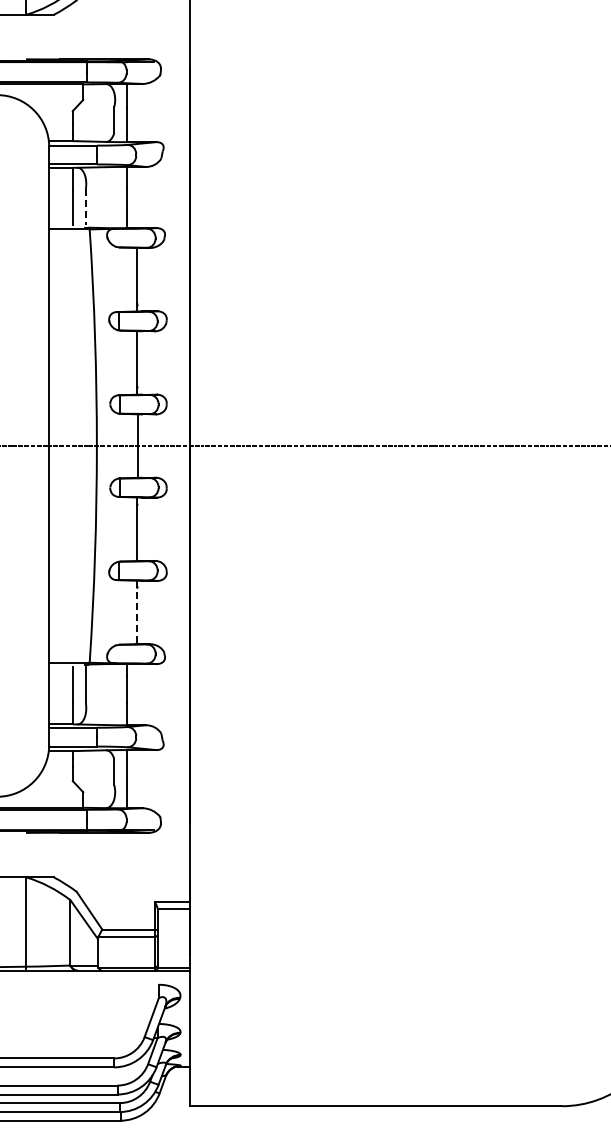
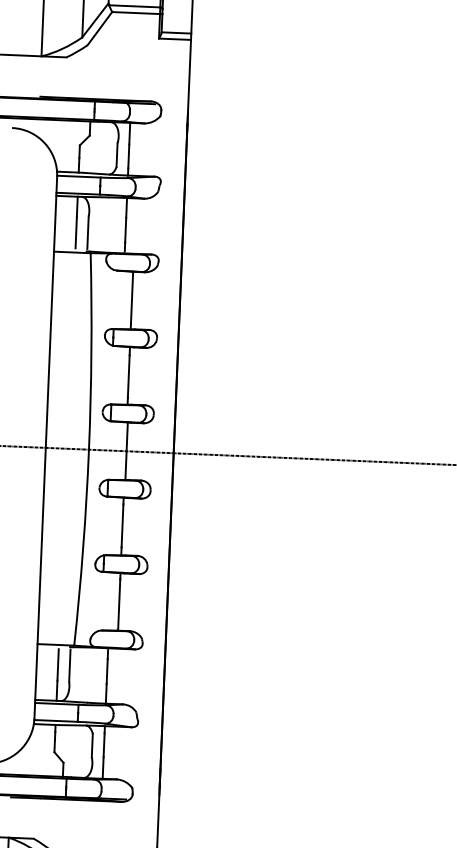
line: (85, 207) -> (87, 233), dashed -> solid
line: (137, 612) -> (119, 601), dashed -> solid

